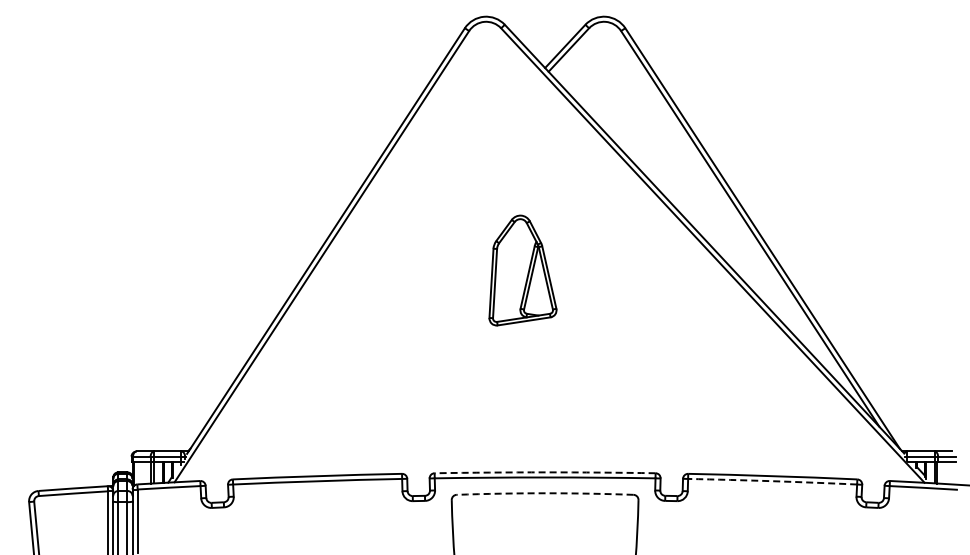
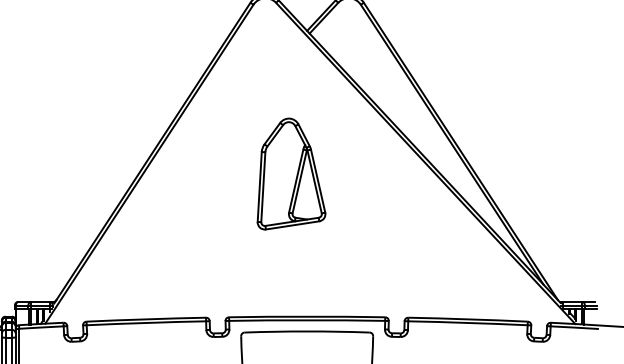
part: (522, 270) -> (291, 174), size x1.43
arc: (545, 472) -> (307, 316), dashed -> solid
arc: (772, 481) -> (467, 323), dashed -> solid
arc: (545, 493) -> (307, 331), dashed -> solid

